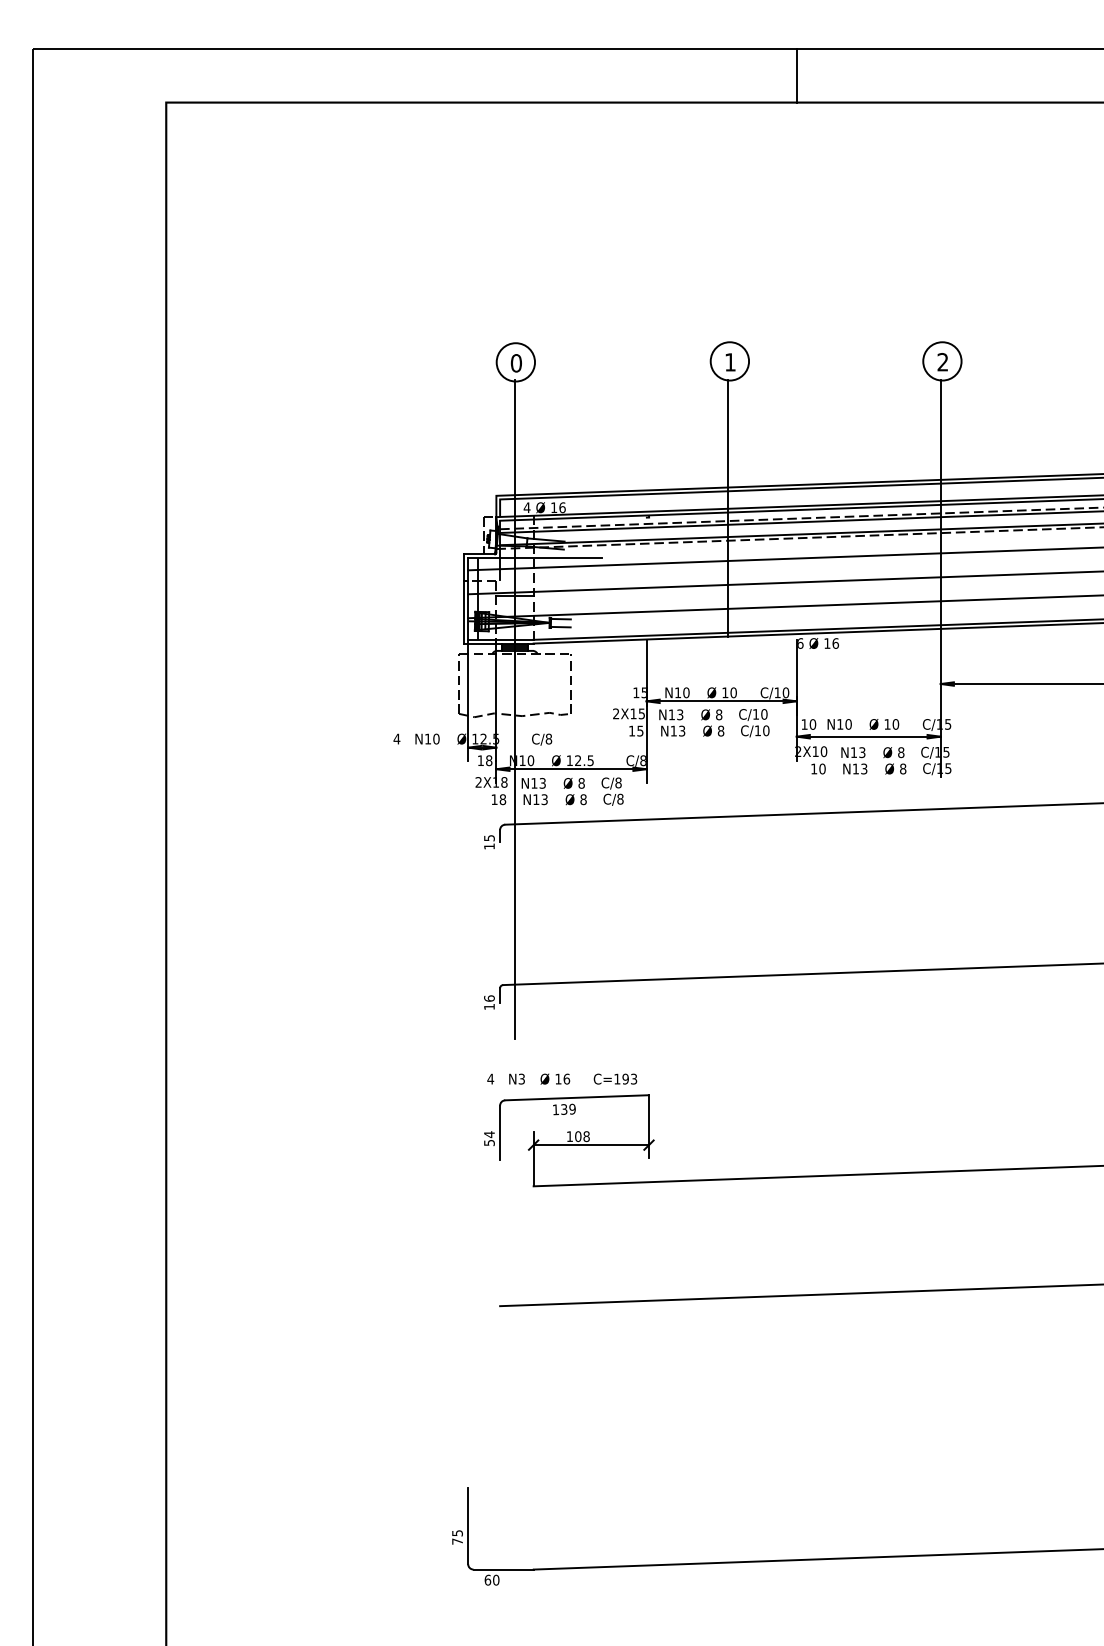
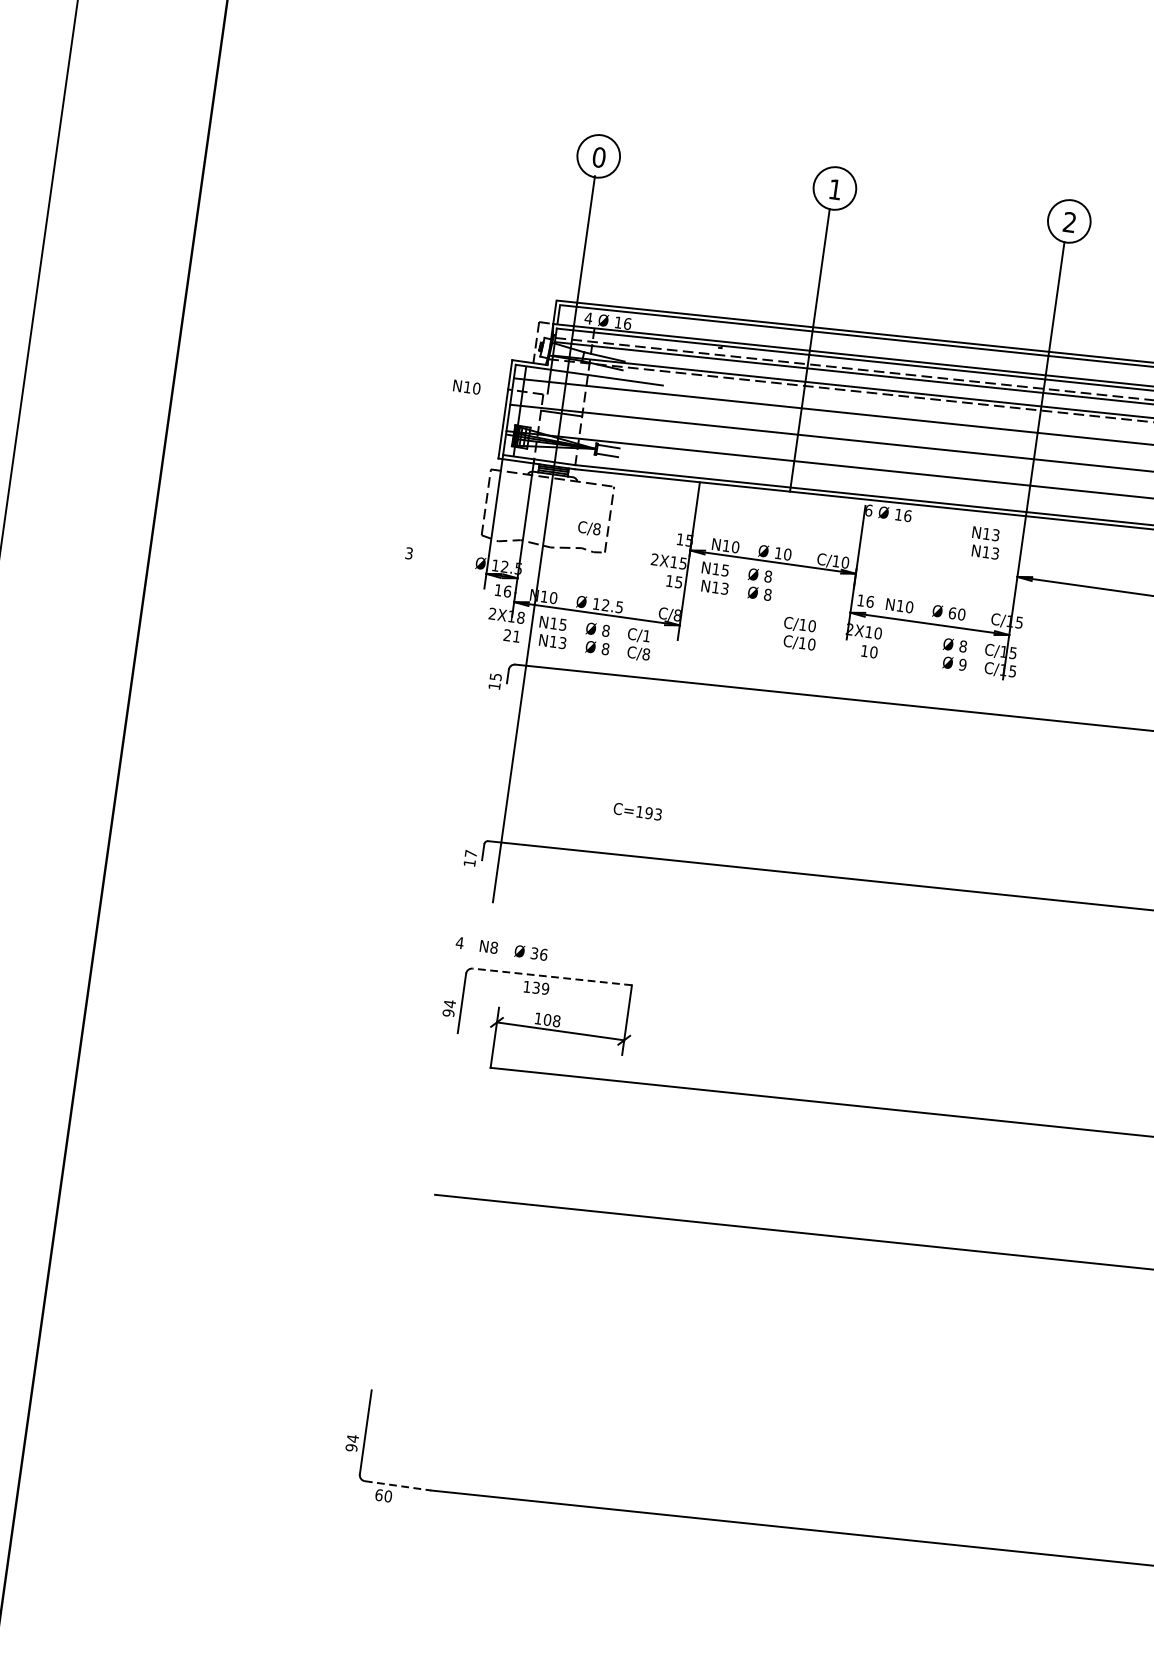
text: (680, 714) -> (725, 570), N13 -> N15
text: (754, 723) -> (799, 634), moved
text: (813, 724) -> (870, 601), 10 -> 16
text: (887, 724) -> (952, 613), 10 -> 60
text: (396, 738) -> (408, 552), 4 -> 3
text: (427, 738) -> (467, 386), moved
text: (542, 739) -> (589, 528), moved
text: (489, 760) -> (507, 591), 18 -> 16
text: (854, 760) -> (986, 542), moved
text: (902, 768) -> (962, 664), 8 -> 9
text: (618, 782) -> (646, 635), C/8 -> C/1
text: (542, 783) -> (562, 624), N13 -> N15
text: (498, 799) -> (511, 635), 18 -> 21
text: (489, 998) -> (471, 853), 16 -> 17
text: (521, 1078) -> (493, 947), N3 -> N8
text: (558, 1078) -> (534, 952), 16 -> 36
text: (615, 1078) -> (637, 810), moved
line: (577, 1097) -> (552, 976), solid -> dashed
text: (489, 1142) -> (448, 1012), 54 -> 94
text: (457, 1536) -> (352, 1442), 75 -> 94
line: (504, 1569) -> (399, 1485), solid -> dashed

